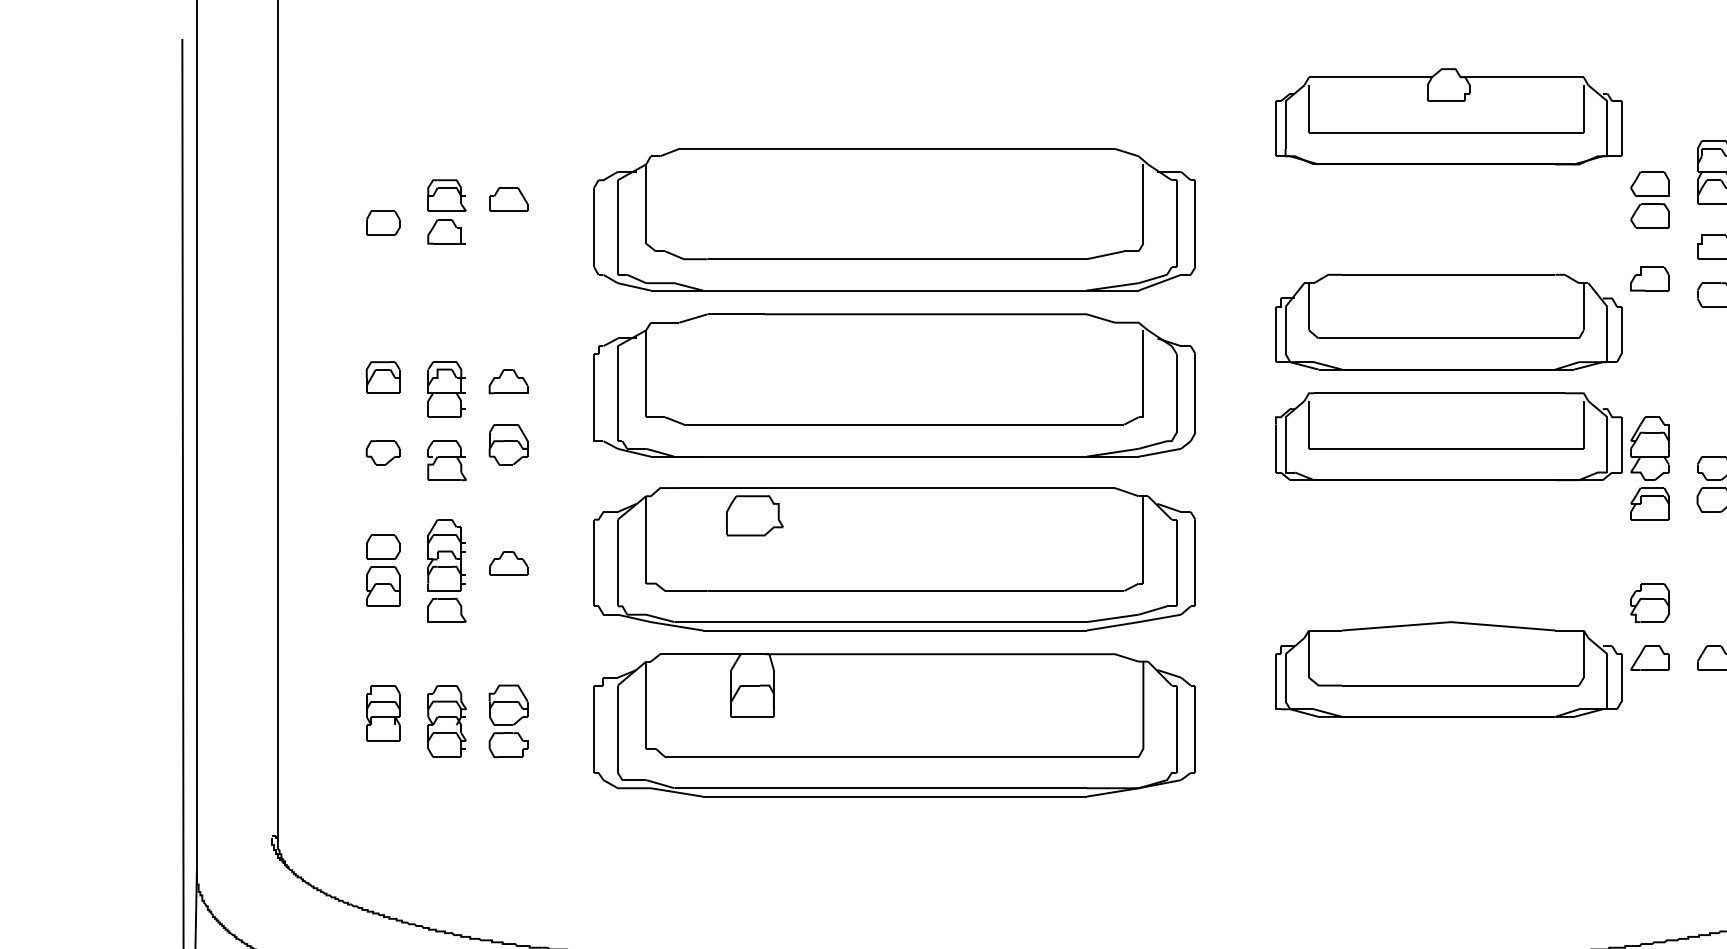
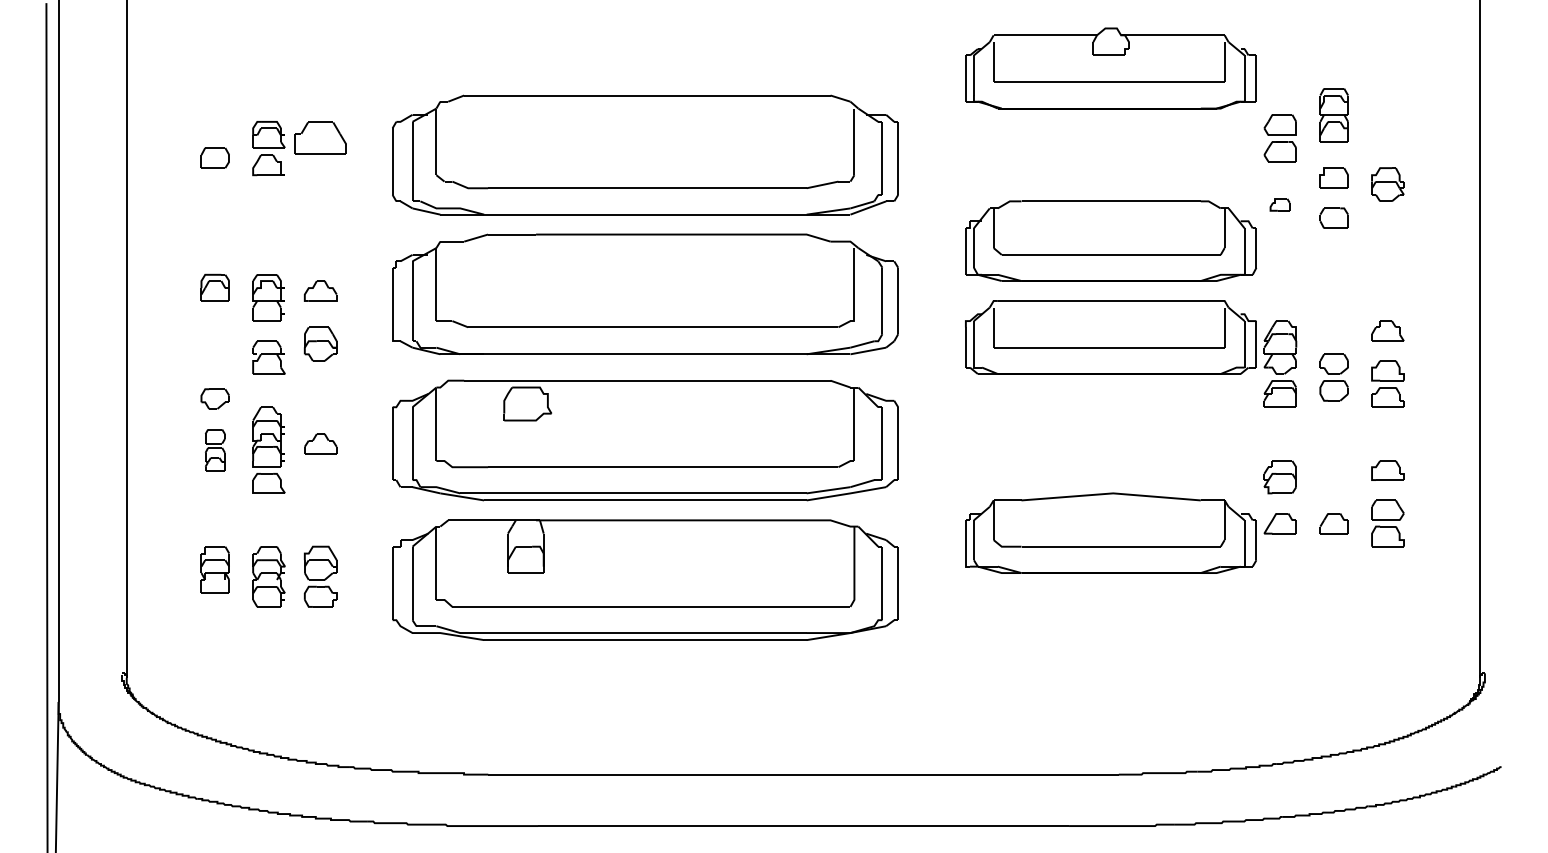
part: (508, 198) -> (320, 137), size x1.6
part: (1648, 278) -> (1279, 204), size x0.6
part: (382, 452) -> (214, 398), moved
part: (382, 571) -> (214, 450), size x0.7

